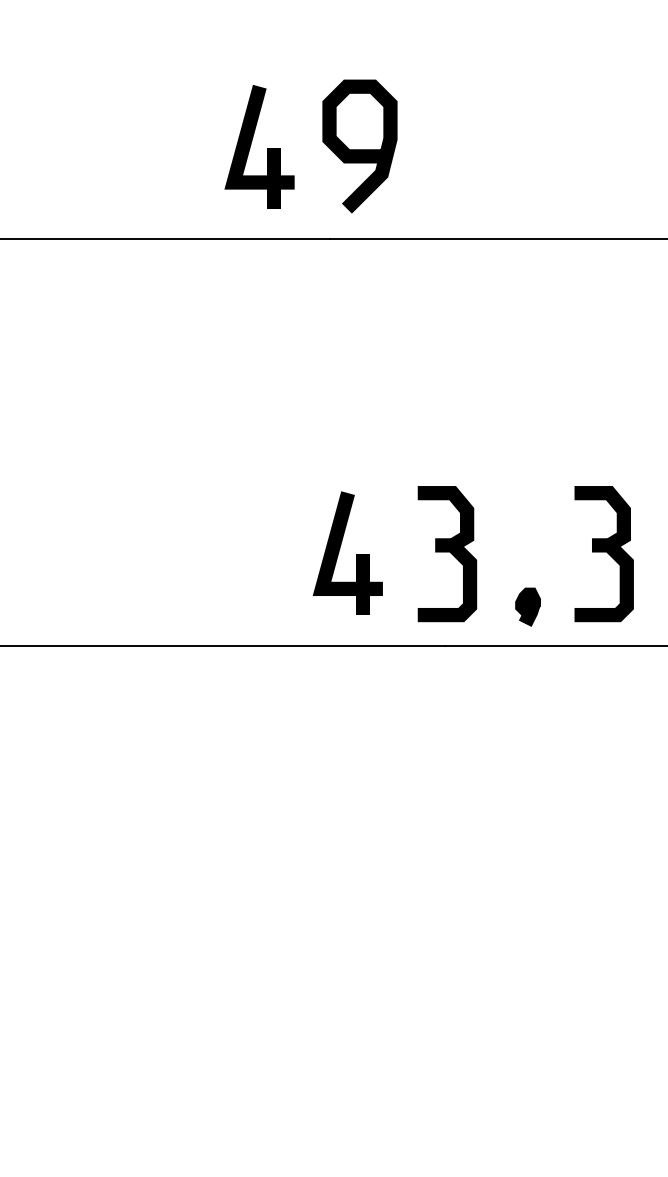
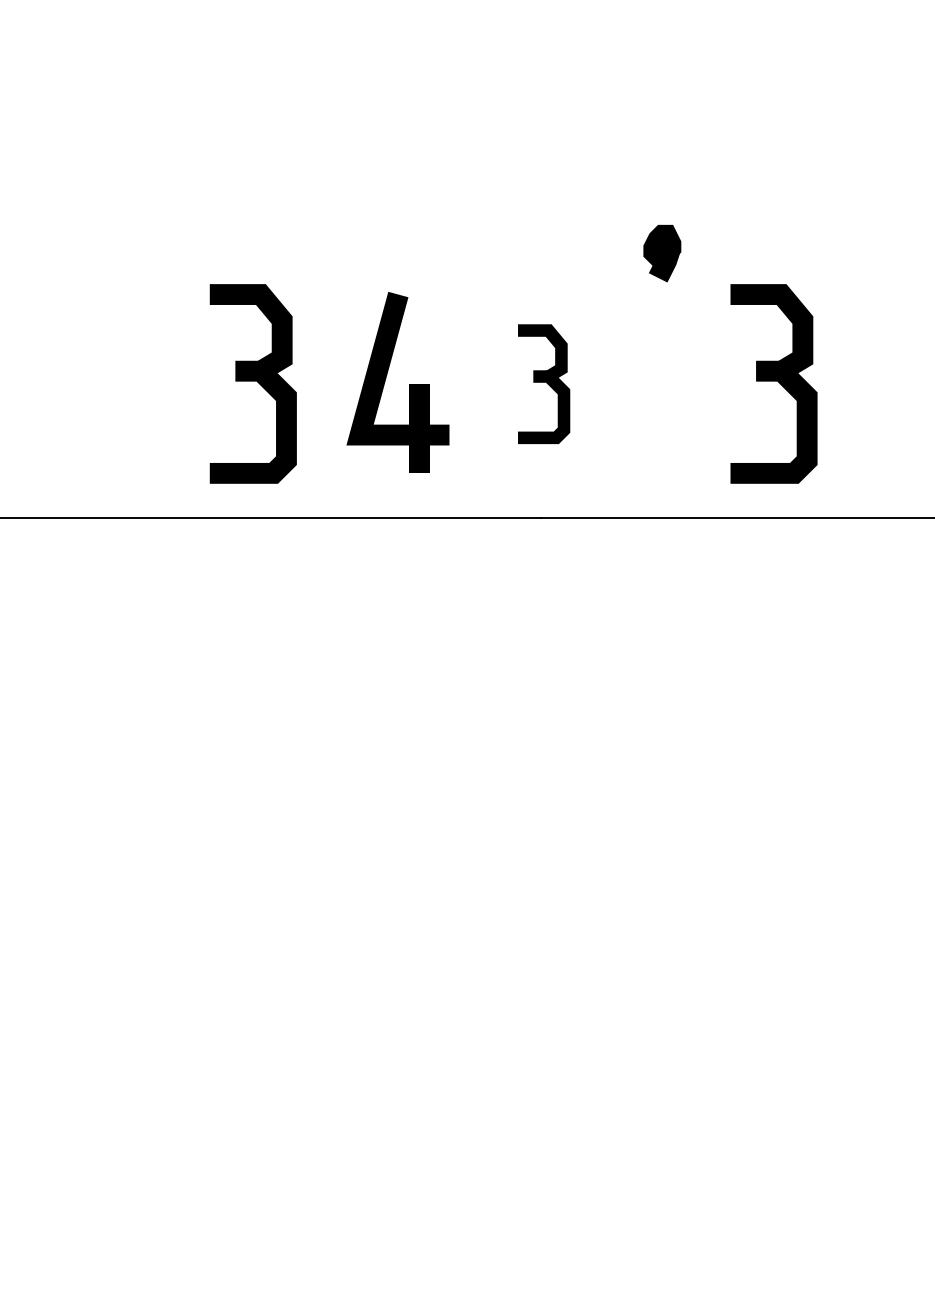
part: (248, 554) -> (252, 384), added
part: (447, 554) -> (544, 384), size x0.6
part: (527, 606) -> (661, 252), moved

